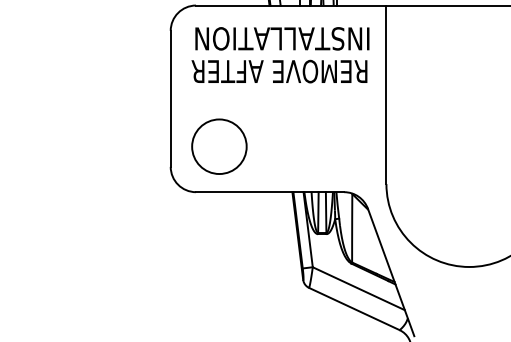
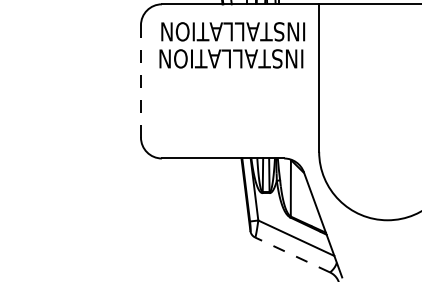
text: (279, 71) -> (230, 58), REMOVE AFTER -> INSTALLATION
line: (170, 98) -> (140, 81), solid -> dashed
circle: (219, 146) -> (181, 120), removed
line: (353, 308) -> (291, 254), solid -> dashed

